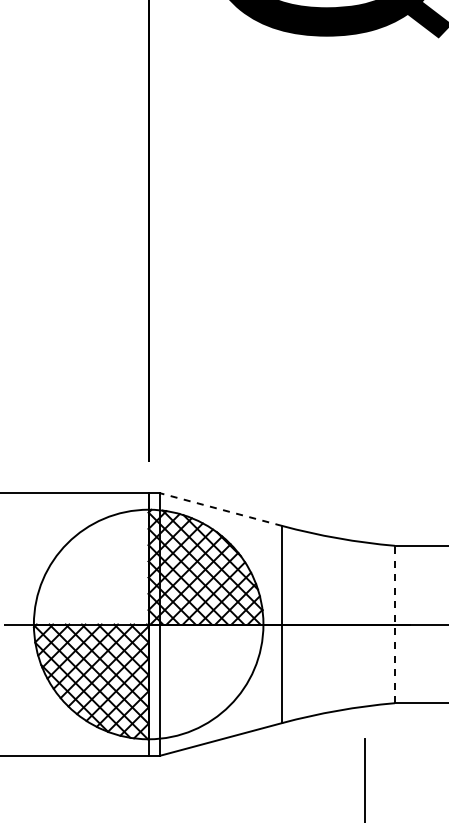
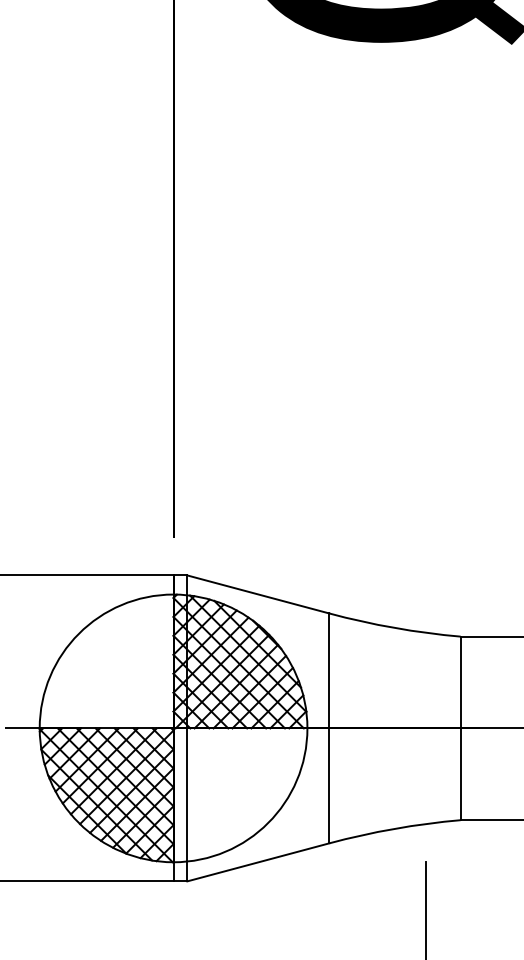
line: (220, 509) -> (257, 594), dashed -> solid
line: (394, 624) -> (460, 728), dashed -> solid

